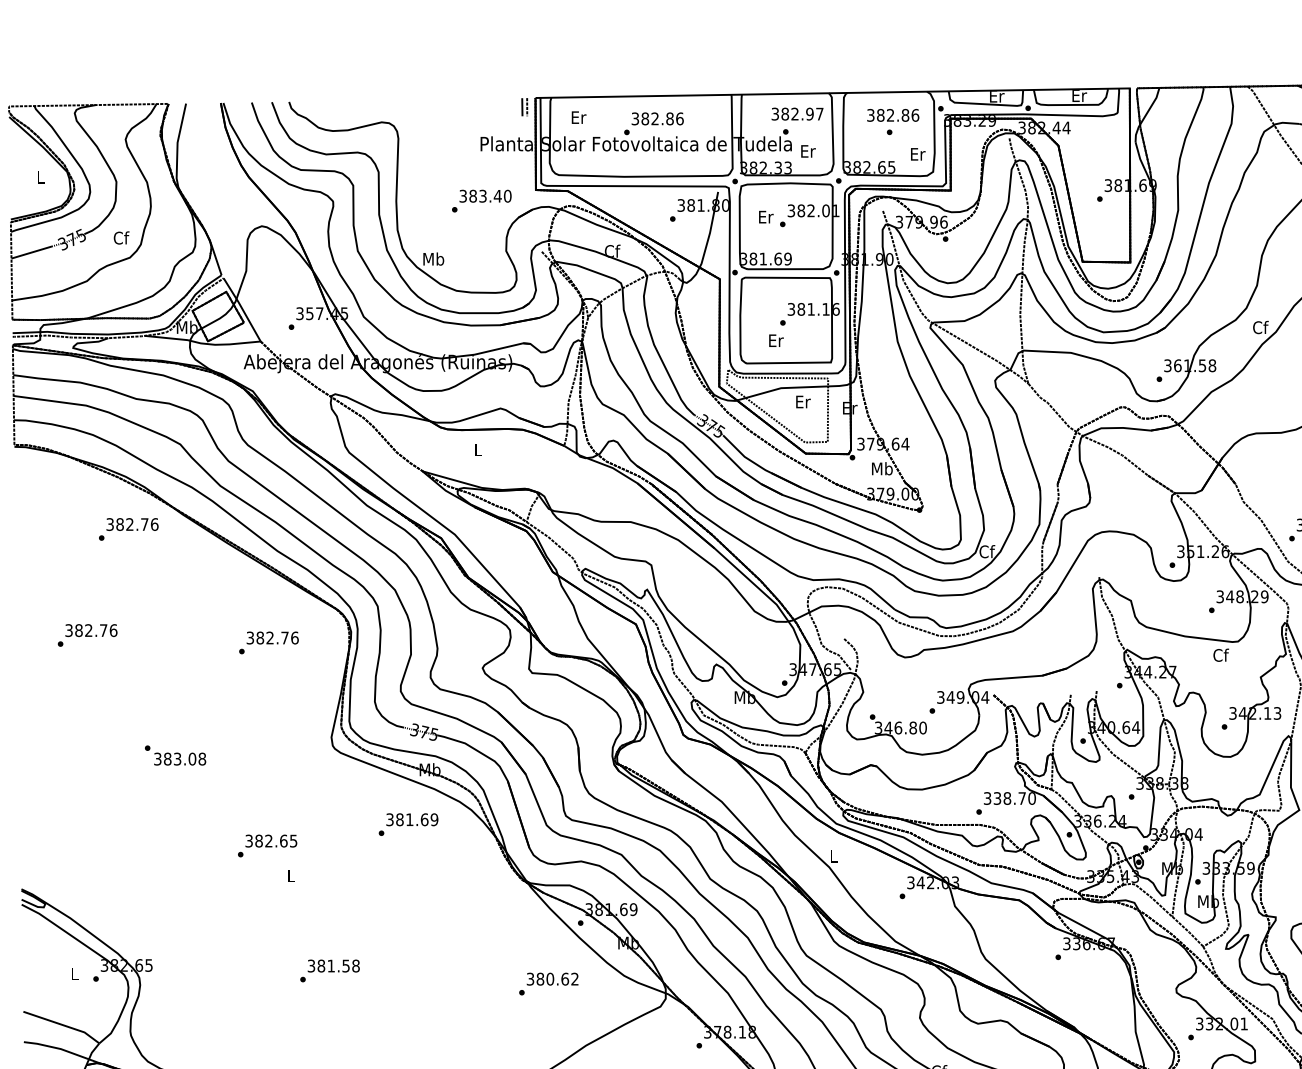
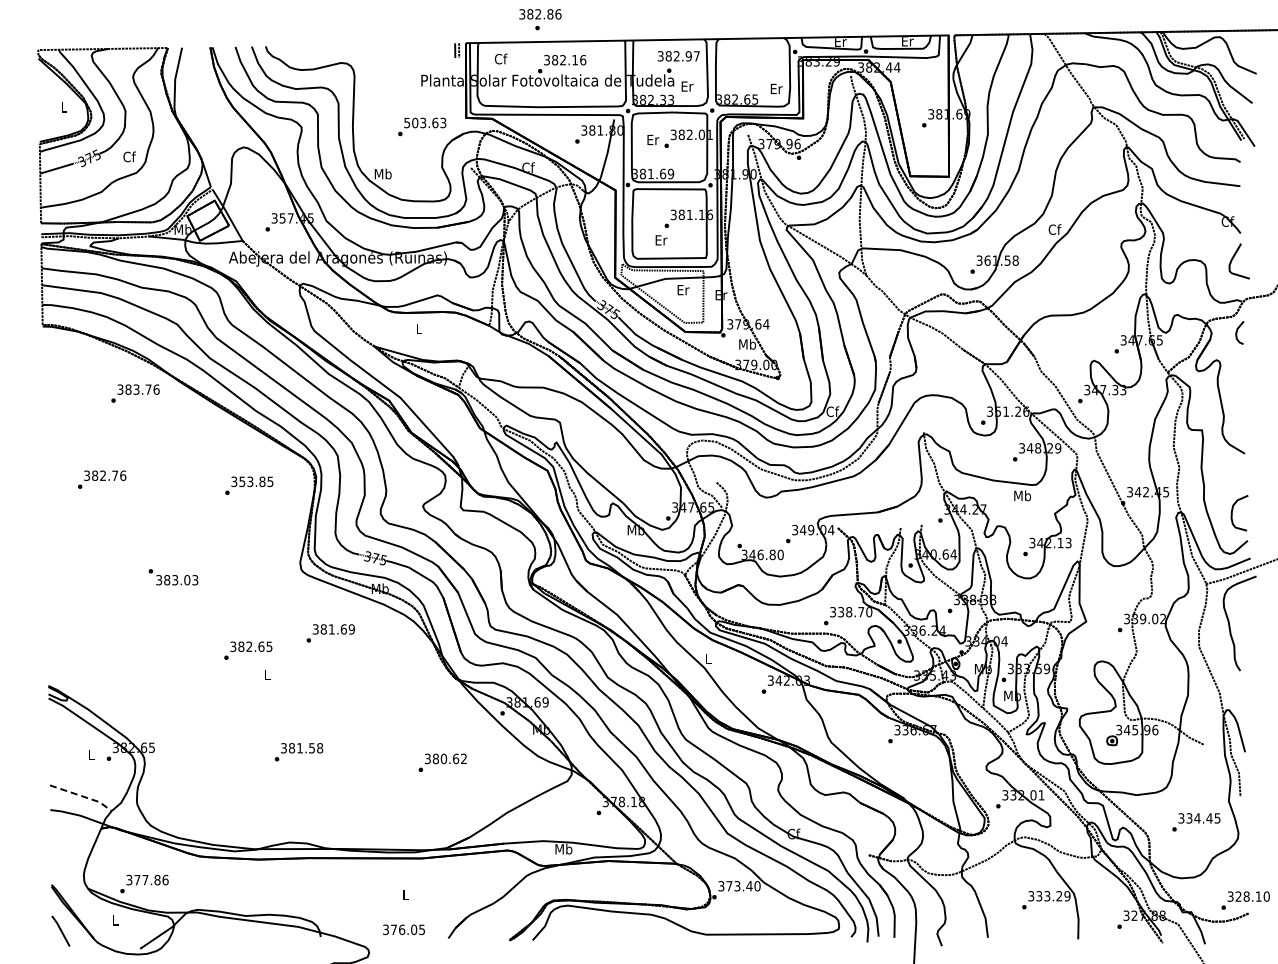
text: (578, 116) -> (500, 58), Er -> Cf
text: (670, 119) -> (575, 60), 382.86 -> 382.16
text: (893, 121) -> (540, 19), moved
text: (485, 195) -> (425, 122), 383.40 -> 503.63
text: (129, 524) -> (136, 389), 382.76 -> 383.76
text: (277, 637) -> (256, 481), 382.76 -> 353.85
text: (1220, 654) -> (1022, 495), Cf -> Mb
text: (202, 759) -> (195, 580), 383.08 -> 383.03
text: (408, 824) -> (330, 633), moved
text: (548, 983) -> (442, 762), moved
line: (63, 1025) -> (82, 796), solid -> dashed

